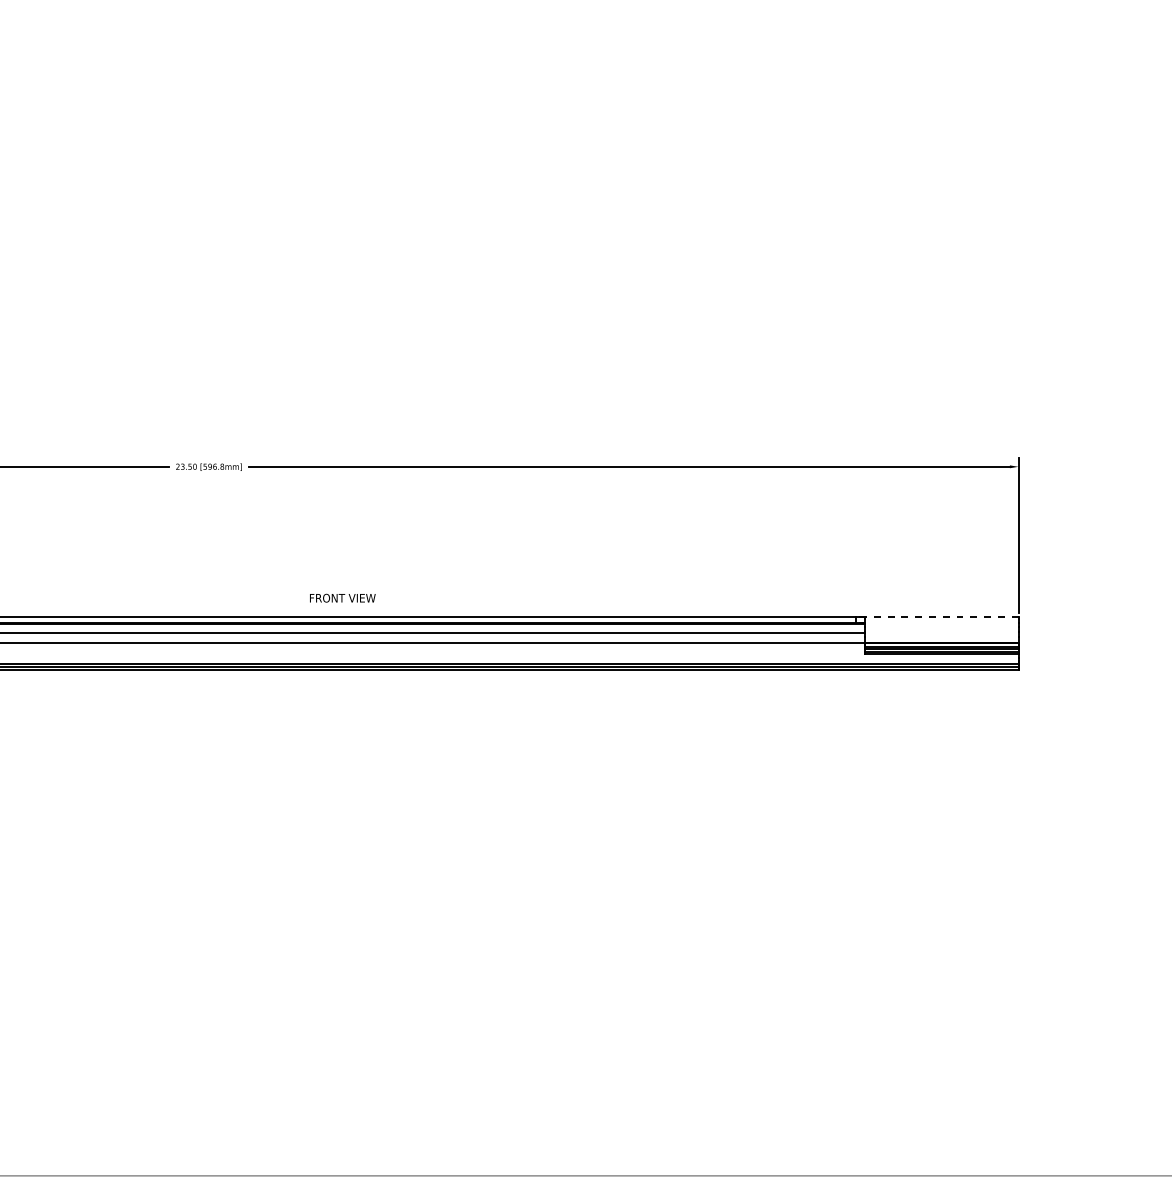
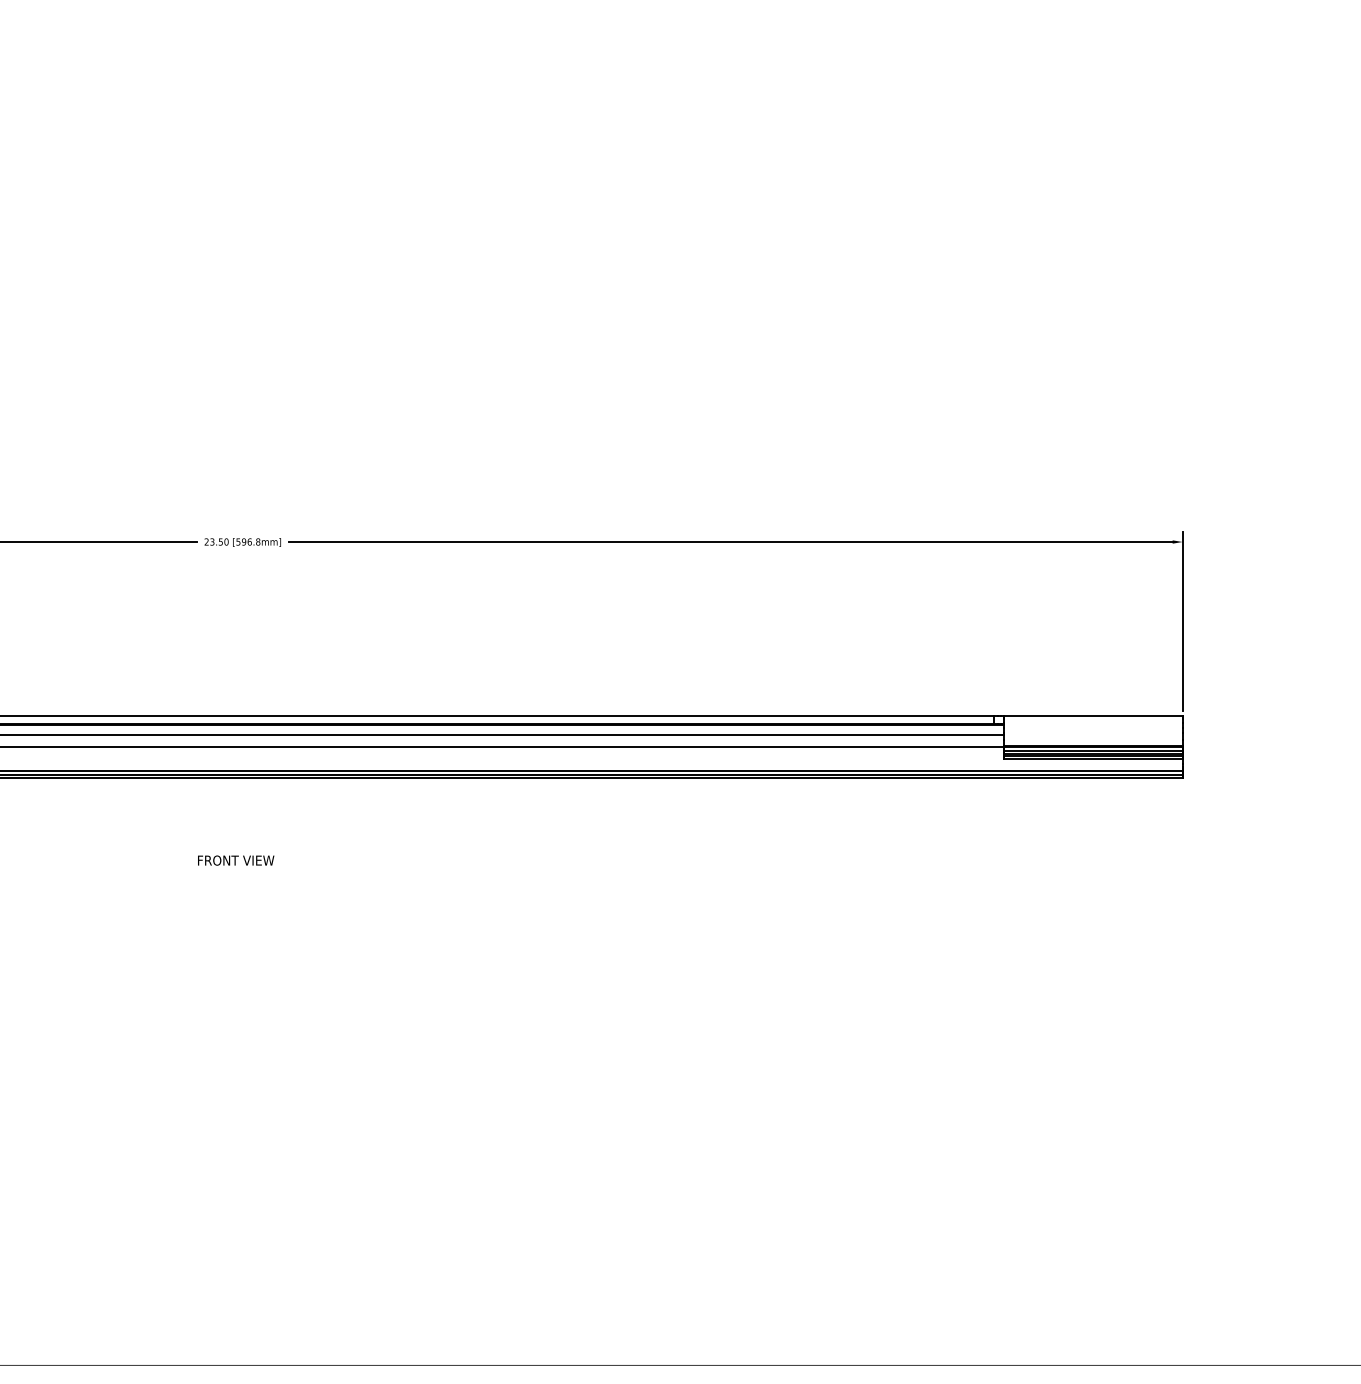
text: (343, 598) -> (236, 860), moved
line: (941, 617) -> (1093, 716), dashed -> solid

